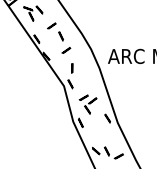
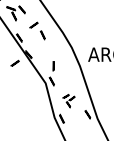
part: (66, 50) -> (15, 63), moved
part: (87, 104) -> (68, 101), size x0.7

